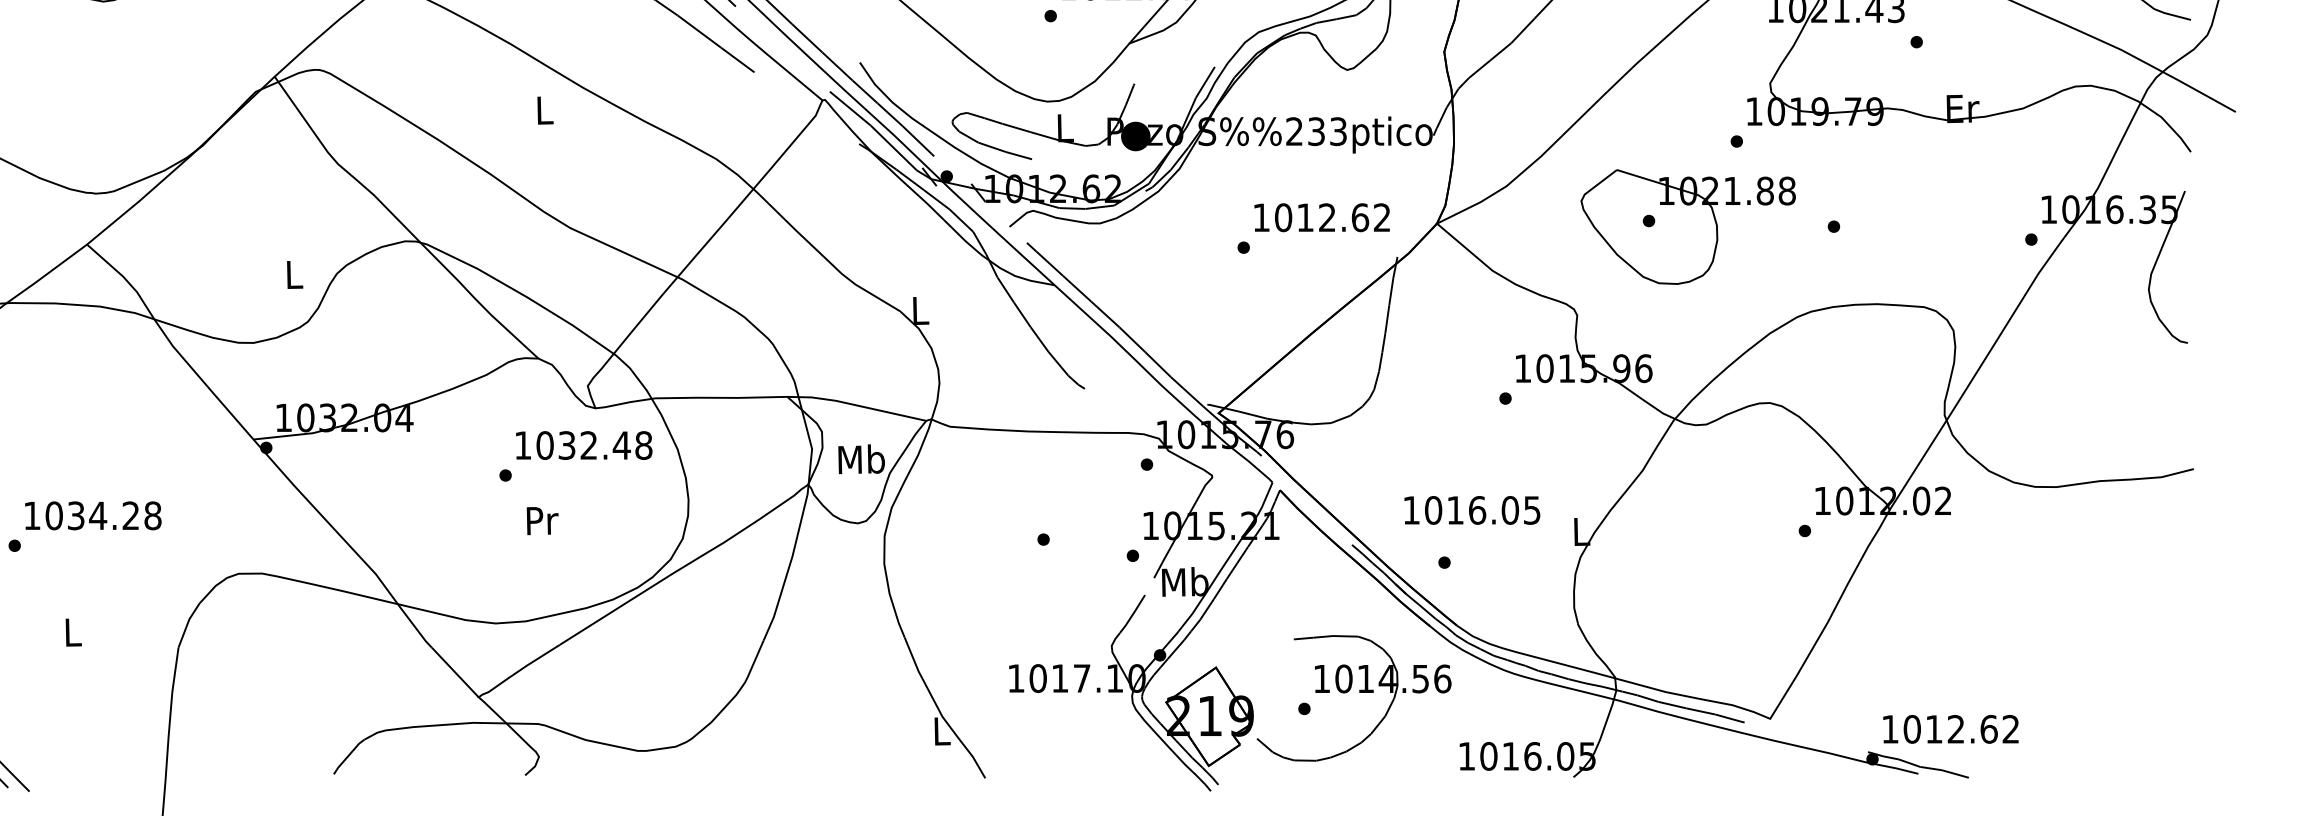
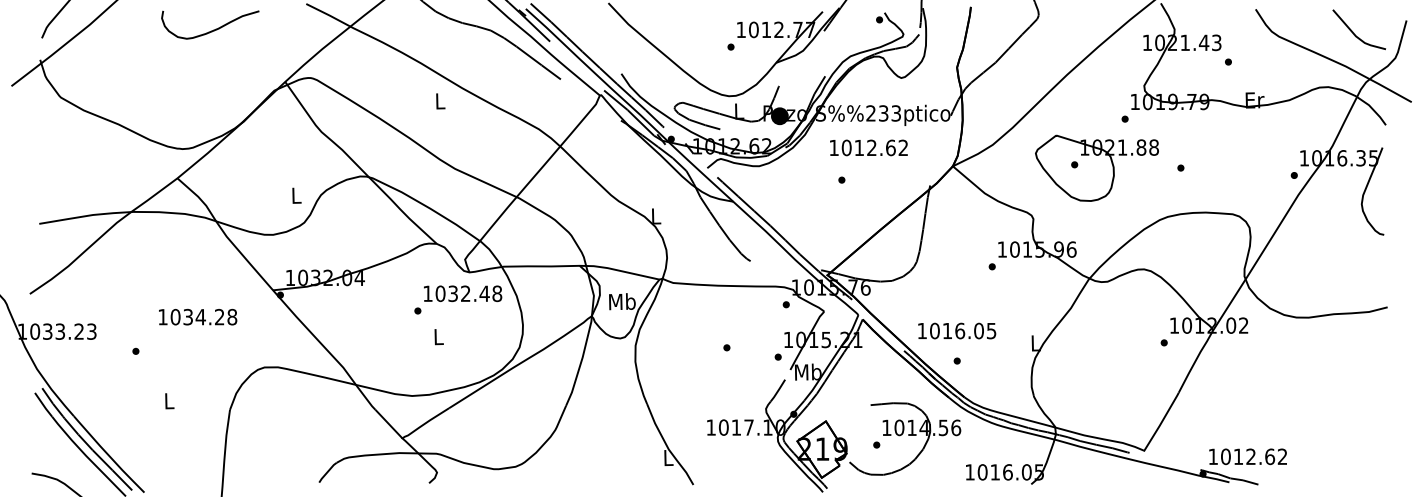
text: (1321, 216) -> (868, 147), moved
text: (1472, 509) -> (957, 330), moved
text: (94, 514) -> (198, 316), moved
text: (543, 521) -> (439, 337), Pr -> L

